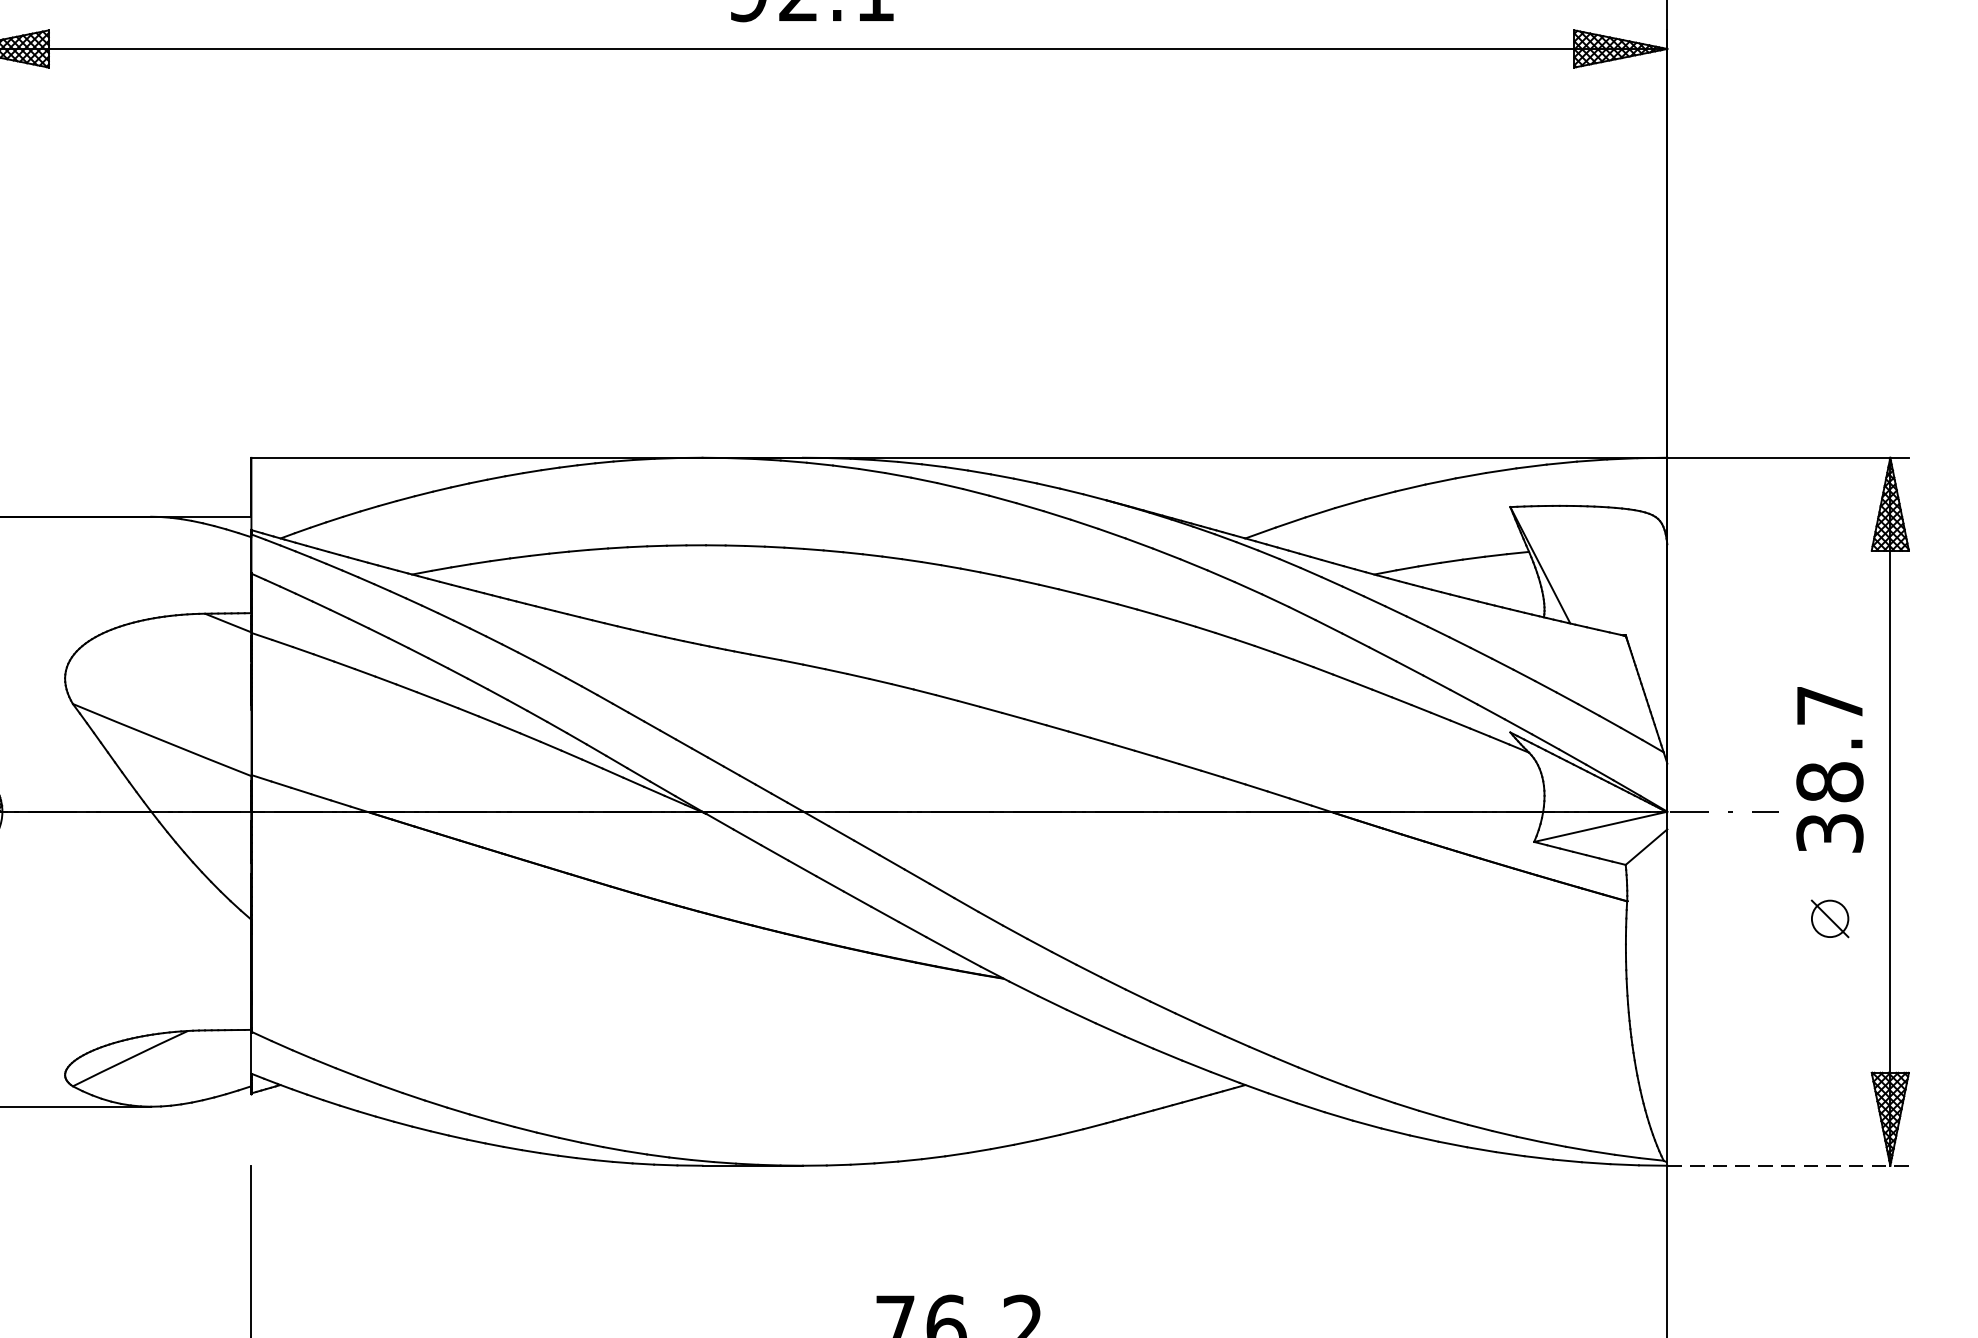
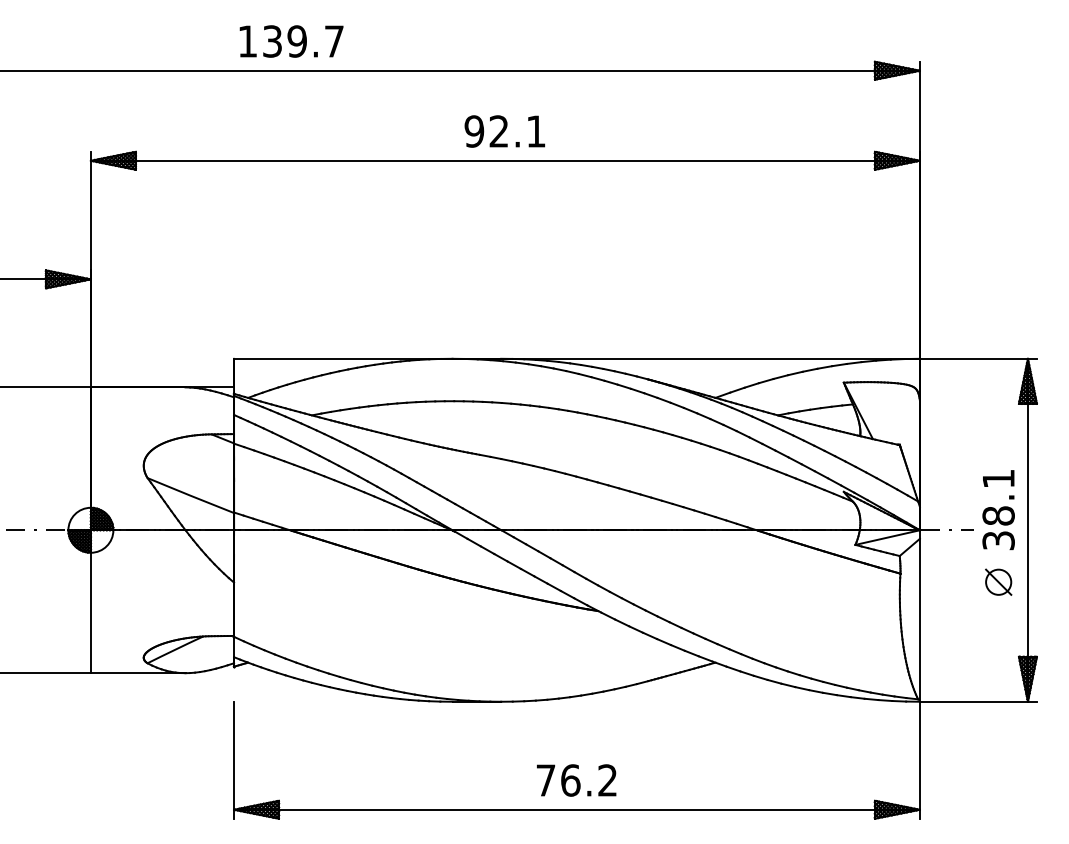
text: (1829, 704) -> (998, 478), 38.7 -> 38.1
part: (1829, 917) -> (998, 581), size x1.43
line: (1788, 1165) -> (978, 701), dashed -> solid

